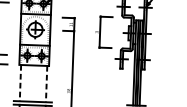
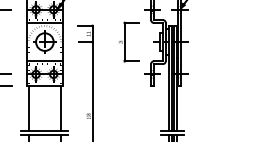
line: (20, 83) -> (28, 109), dashed -> solid
line: (46, 84) -> (61, 109), dashed -> solid

